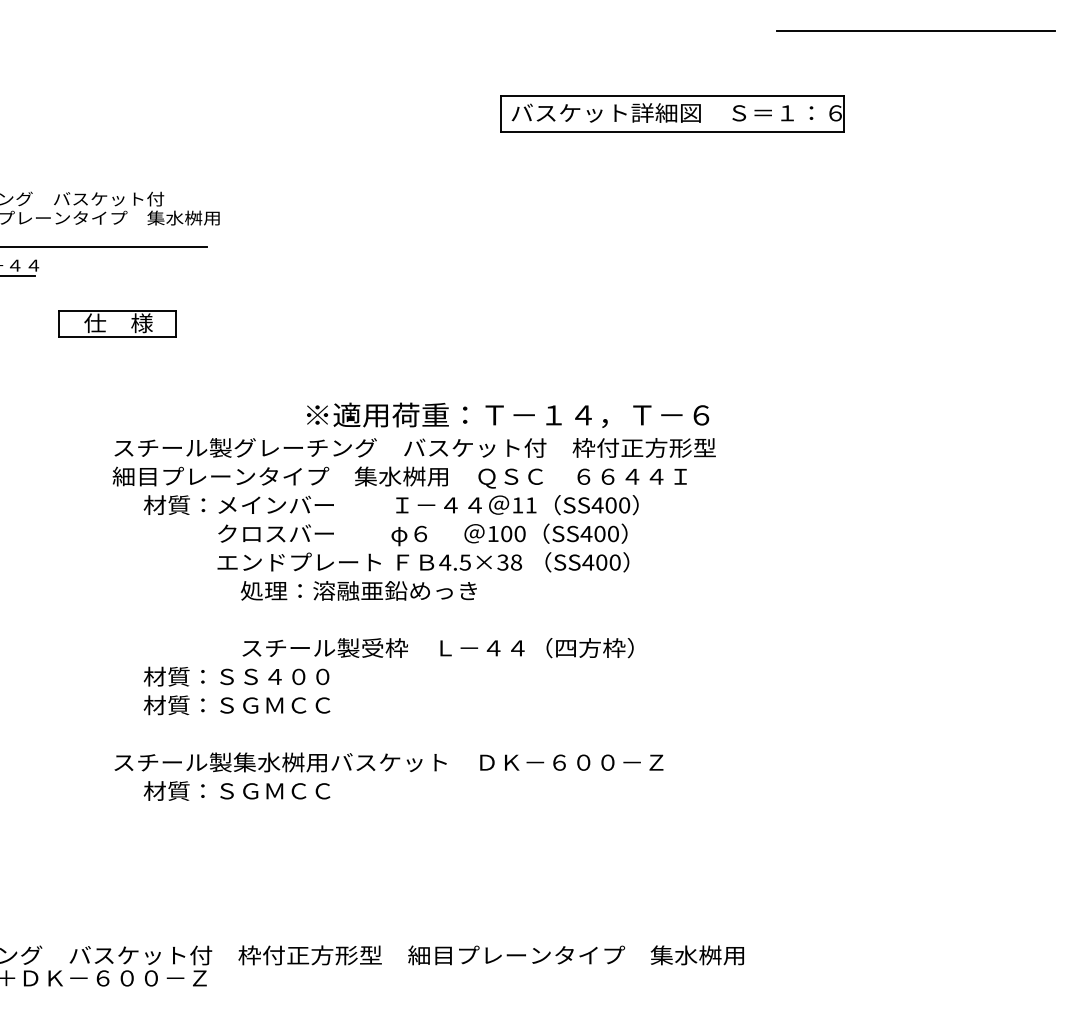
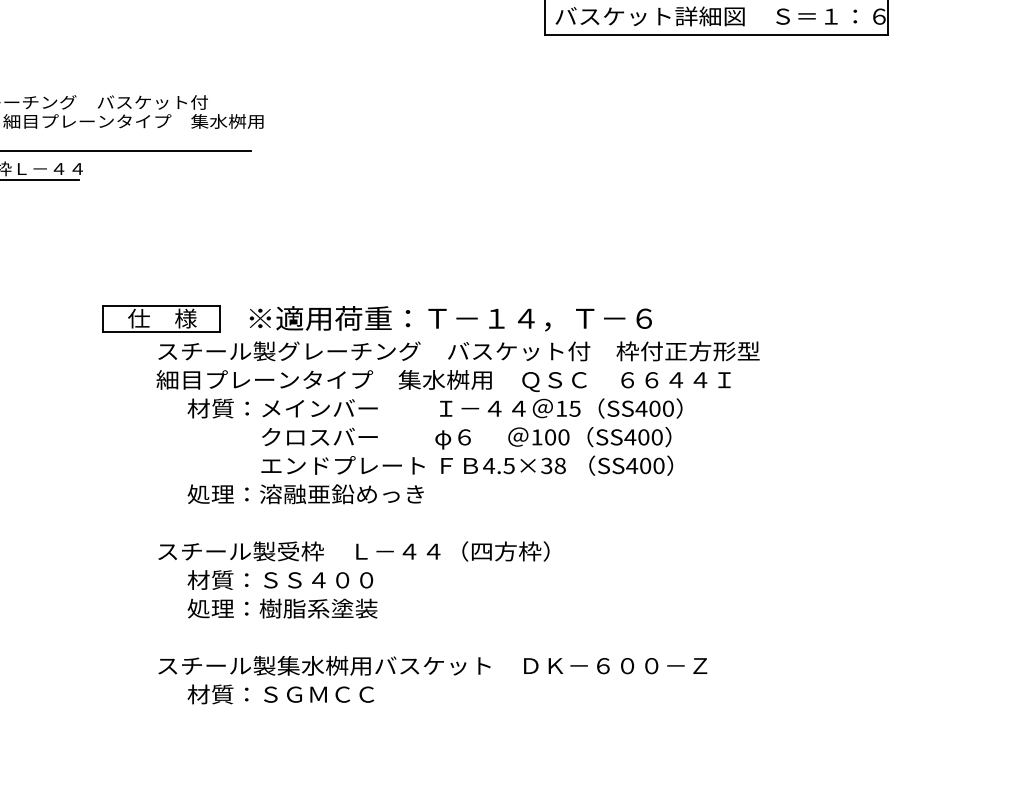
part: (117, 323) -> (161, 318), moved
text: (508, 414) -> (451, 317), moved
text: (530, 505) -> (574, 408), 11 -> 15
text: (358, 590) -> (305, 493), moved
text: (437, 648) -> (353, 551), moved
text: (238, 705) -> (282, 608), 材質：ＳＧＭＣＣ -> 処理：樹脂系塗装

